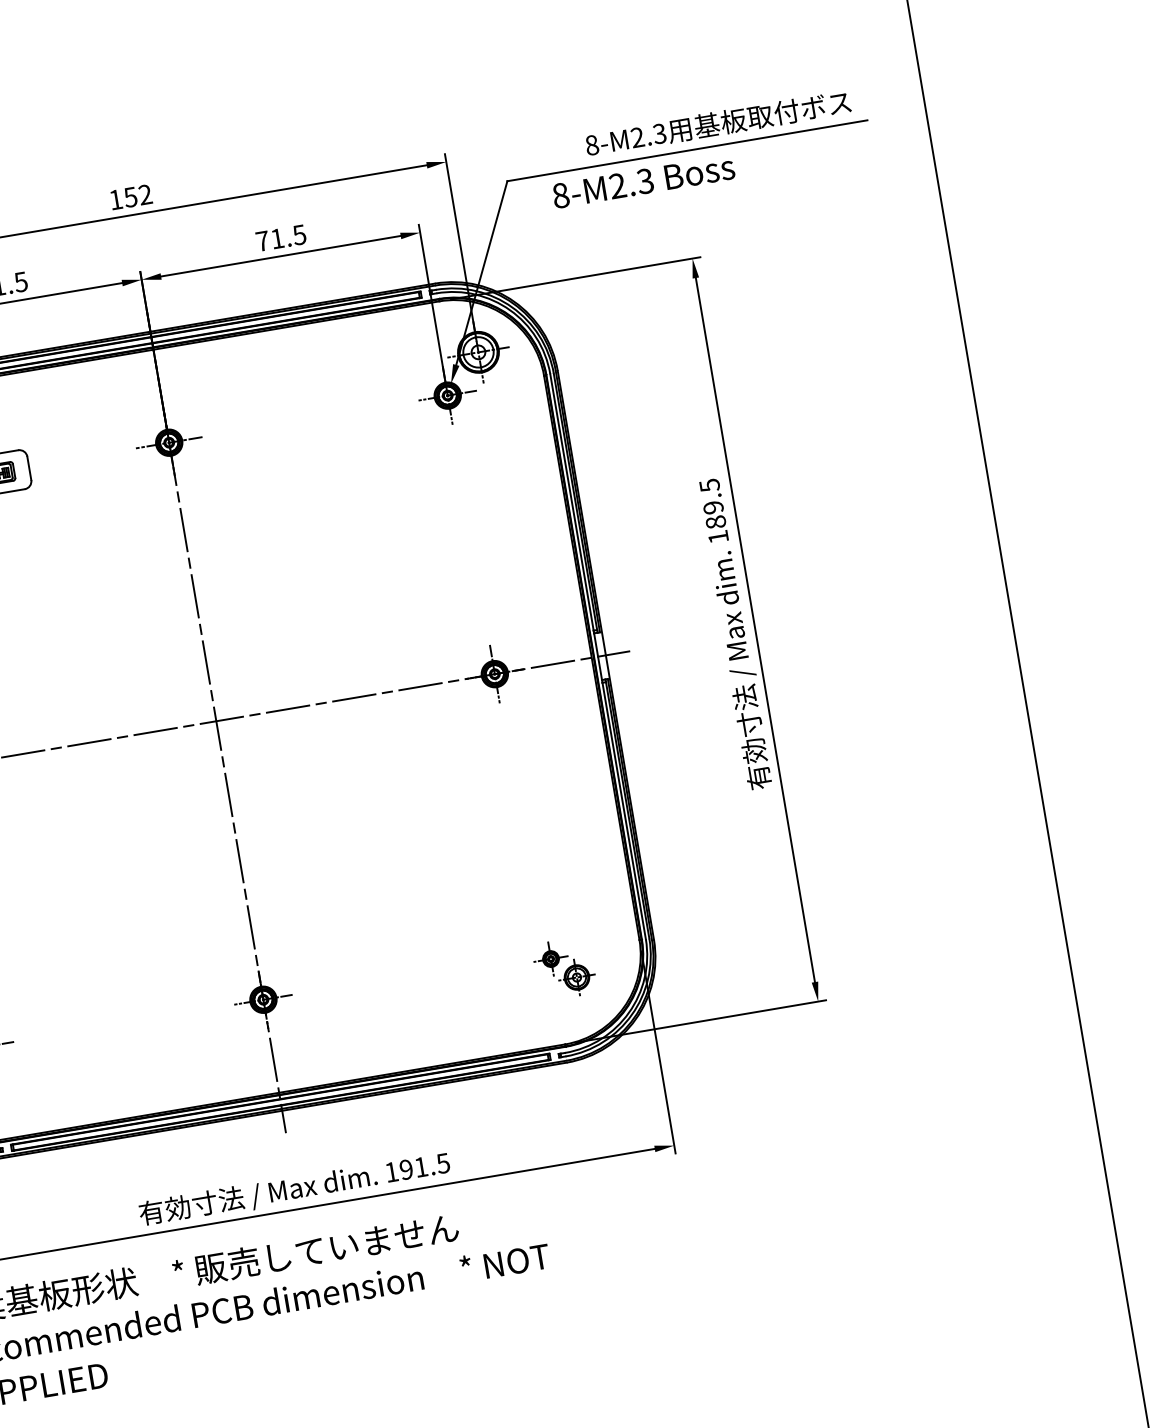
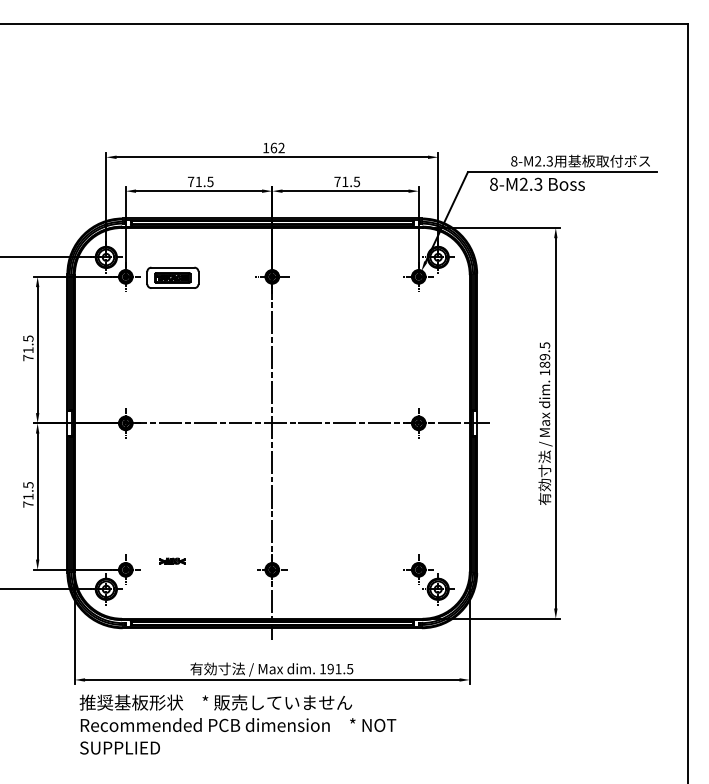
text: (129, 196) -> (273, 147), 152 -> 162
part: (563, 967) -> (428, 579), size x1.67
part: (70, 1014) -> (172, 560), added

